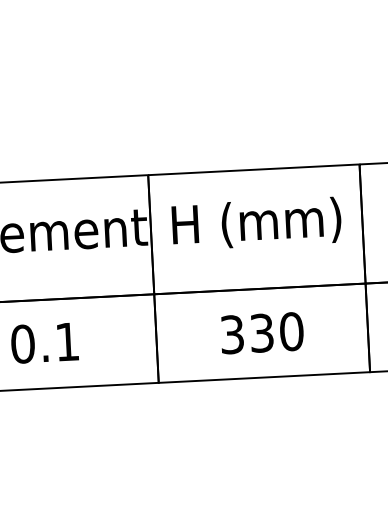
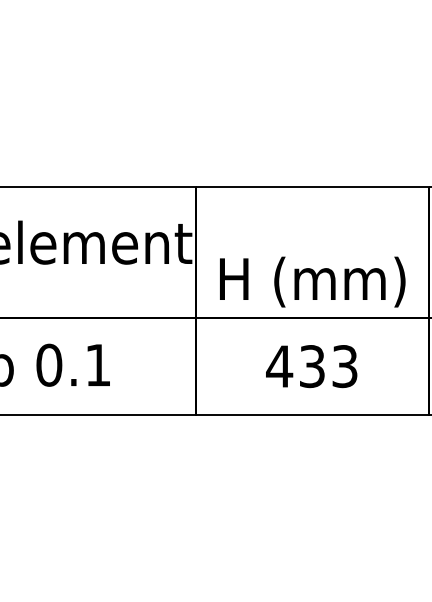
text: (256, 223) -> (312, 281), moved
text: (261, 333) -> (311, 366), 330 -> 433

